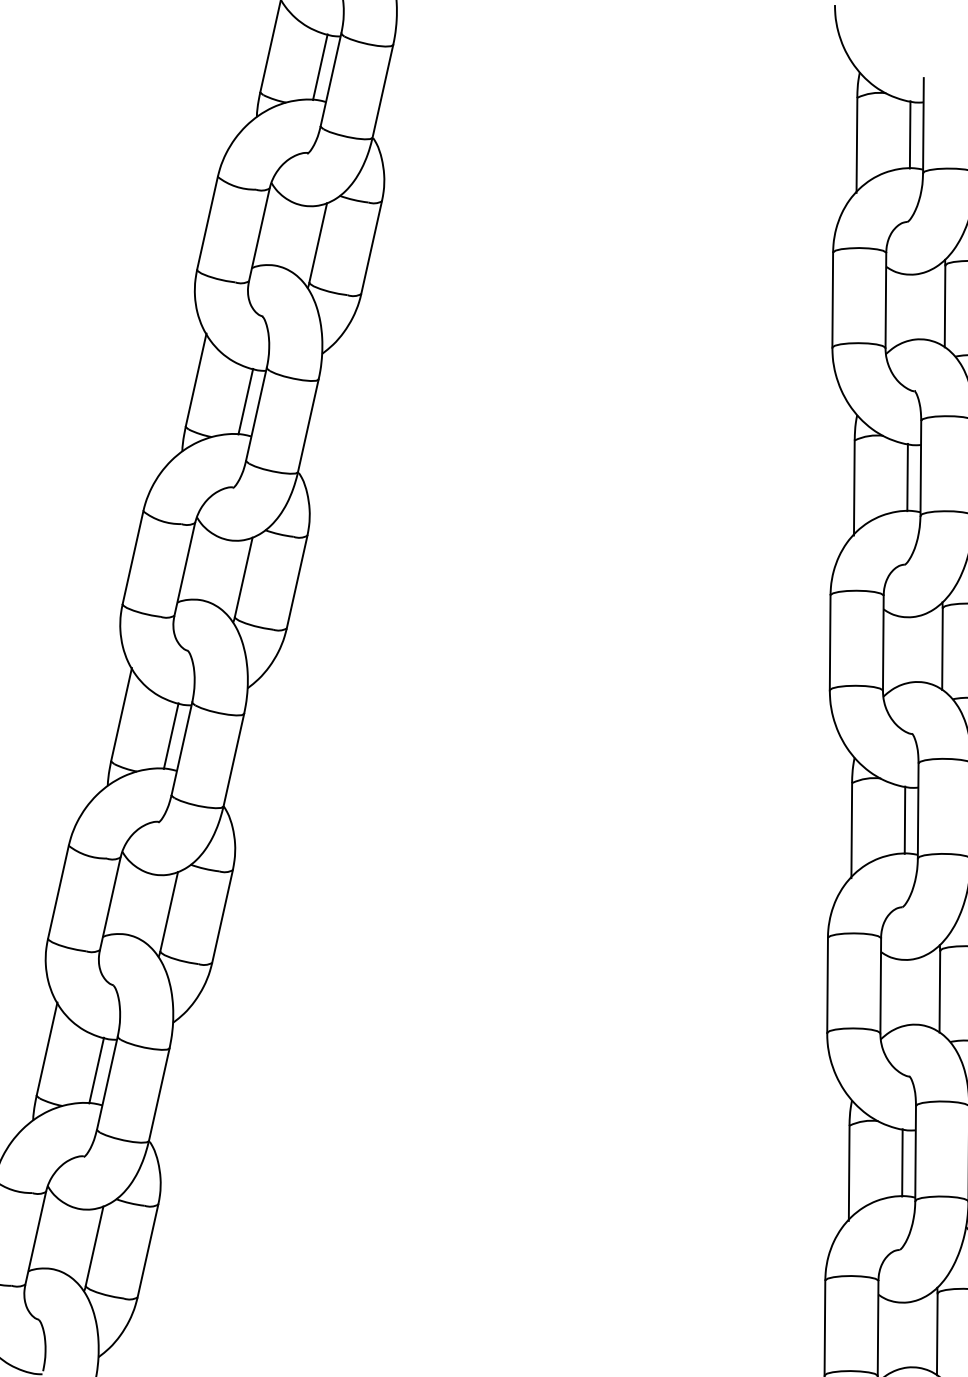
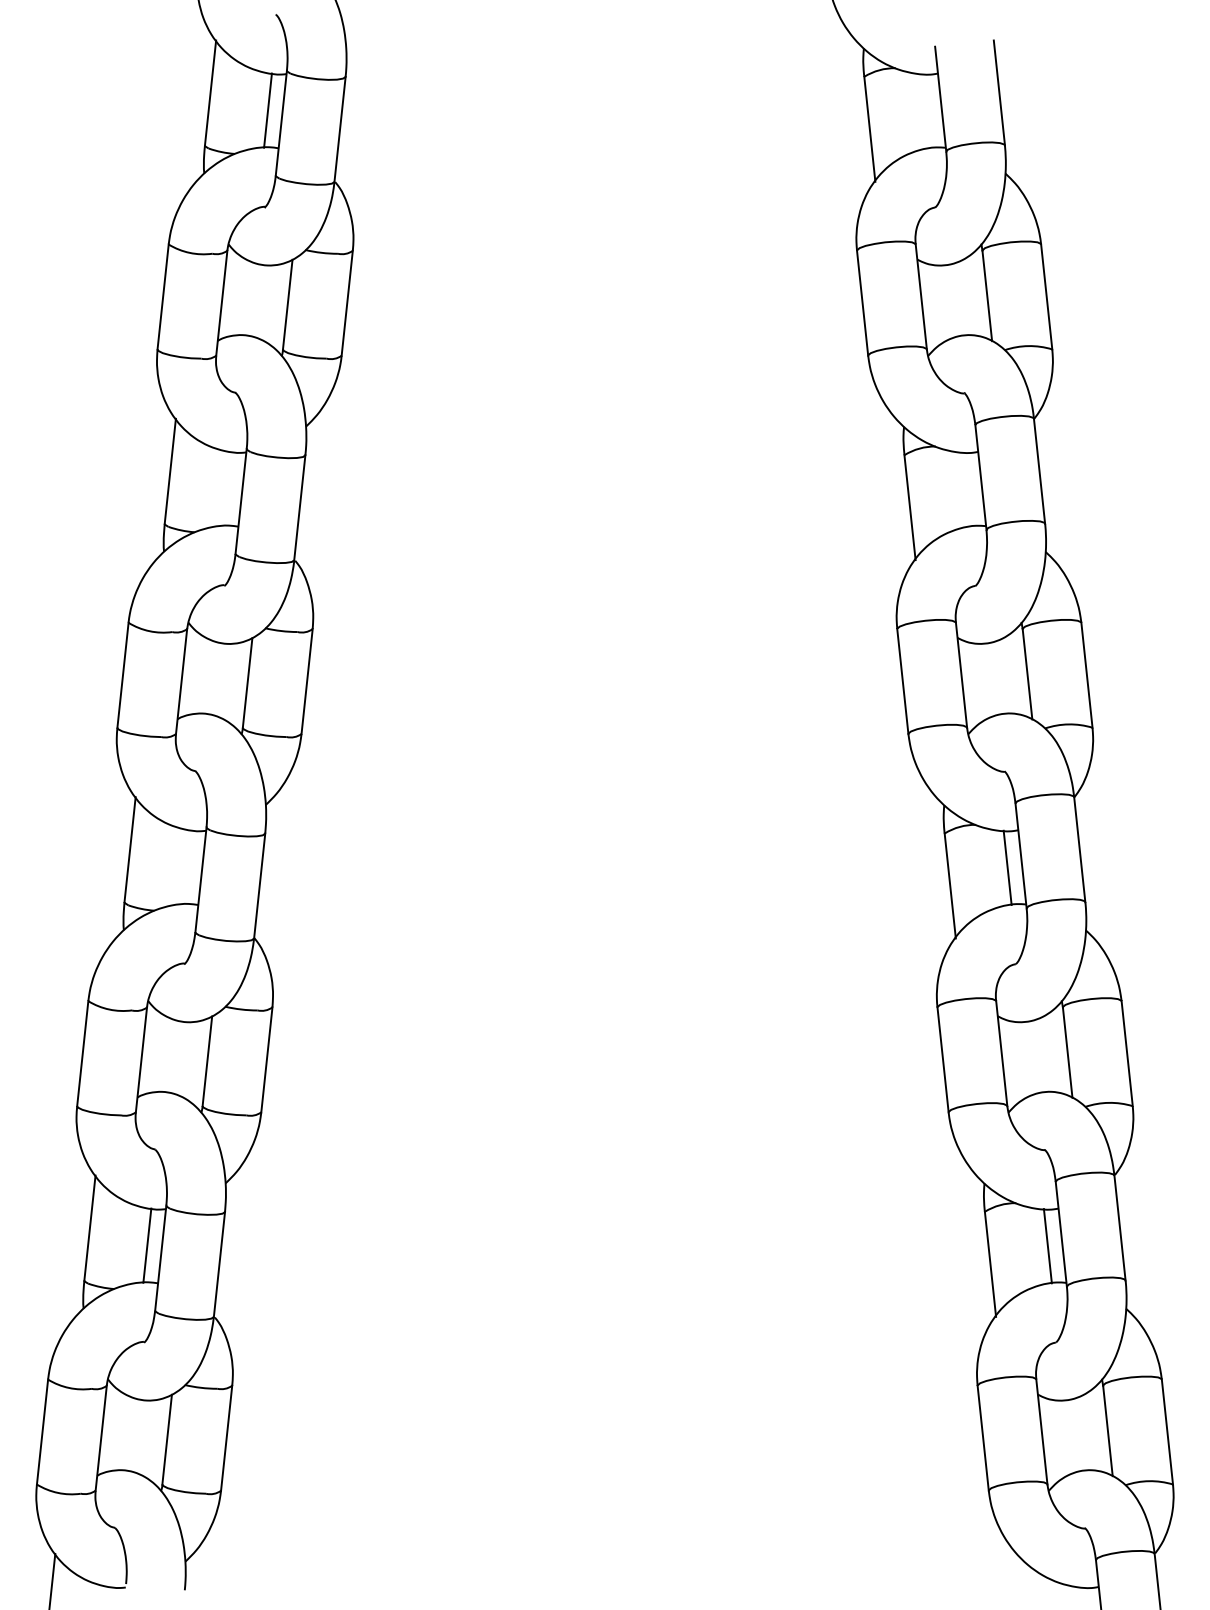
line: (910, 134) -> (927, 110), removed
line: (245, 401) -> (227, 488), removed
line: (907, 477) -> (967, 489), removed
line: (171, 736) -> (187, 867), removed

